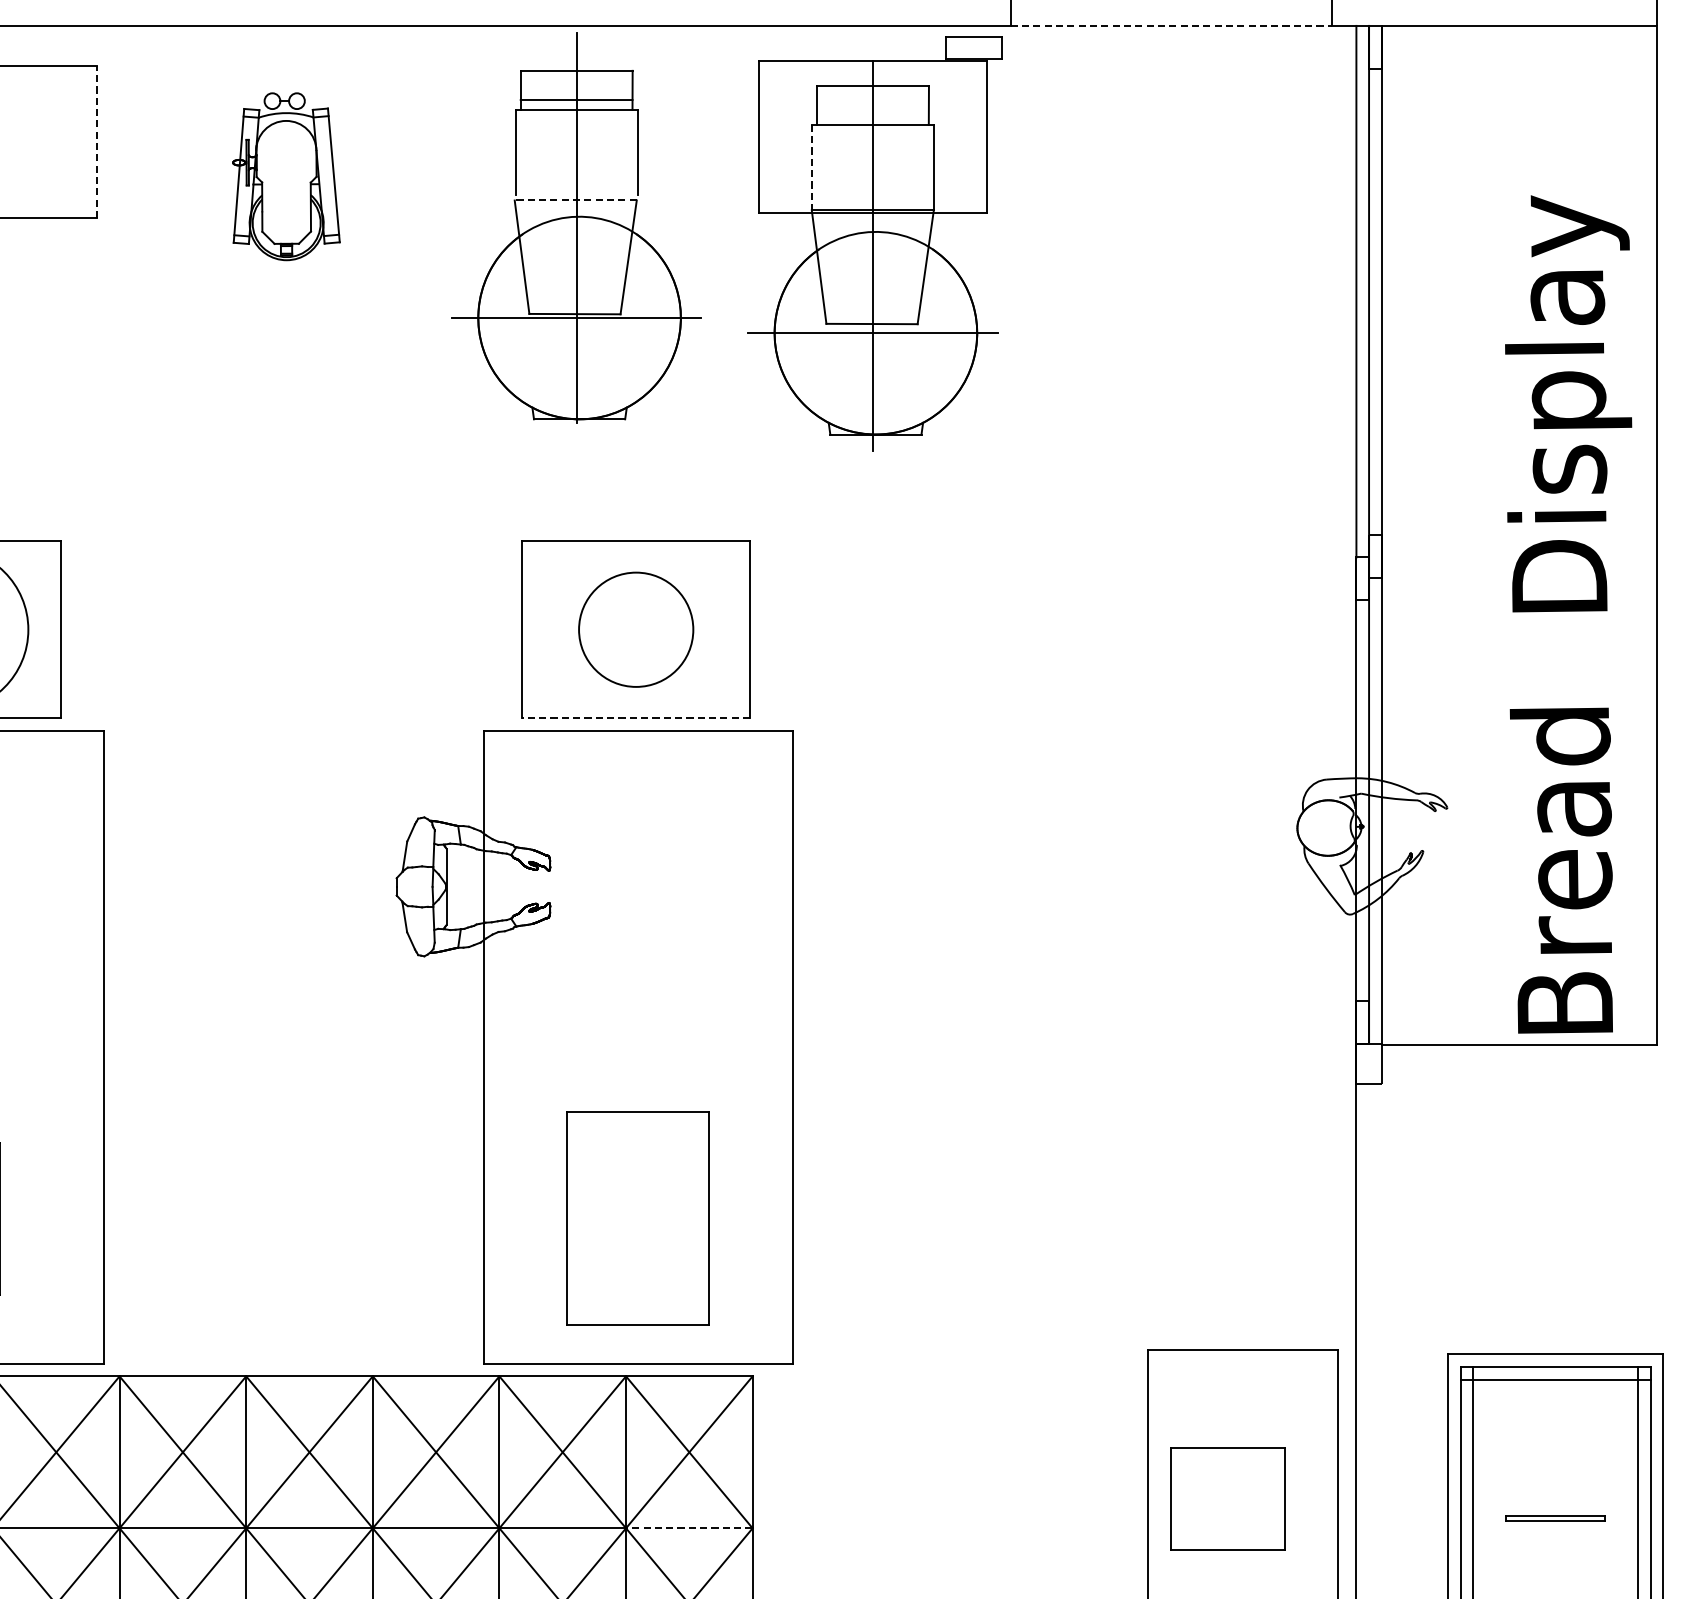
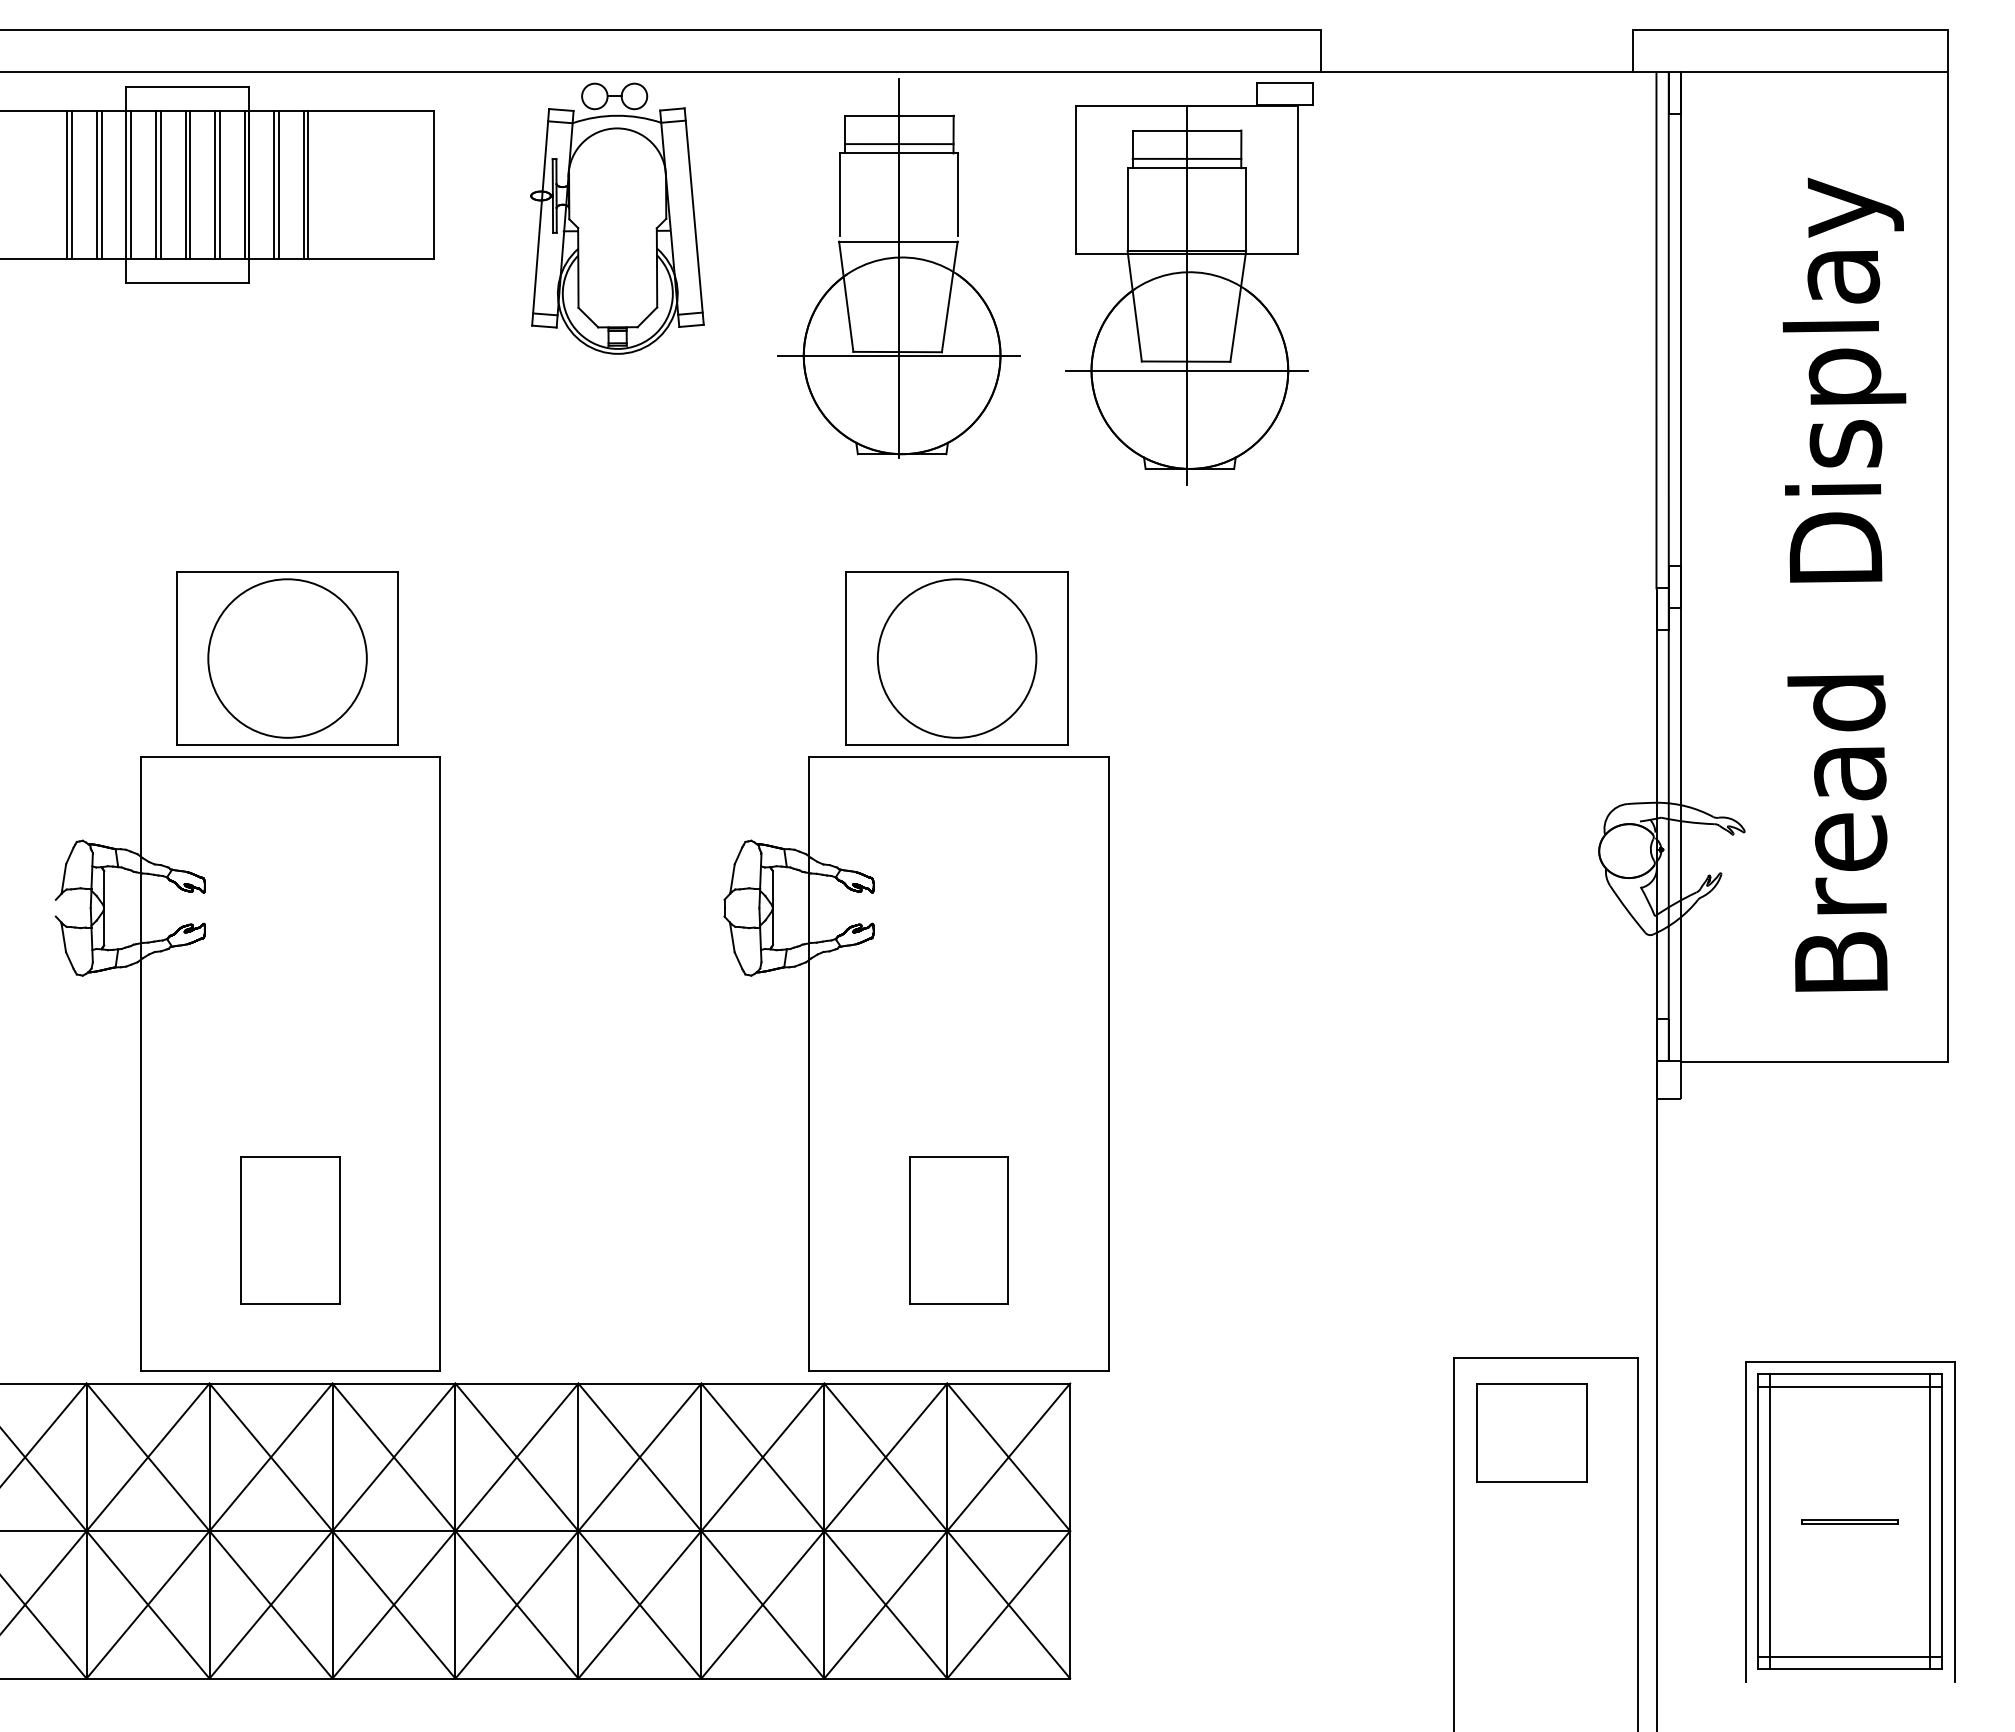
line: (1171, 26) -> (1476, 72), dashed -> solid
line: (872, 114) -> (1186, 158), added
line: (96, 142) -> (433, 185), dashed -> solid
line: (811, 168) -> (1127, 210), dashed -> solid
part: (286, 176) -> (617, 218), size x1.67
line: (574, 200) -> (897, 241), dashed -> solid
text: (1568, 614) -> (1844, 584), moved
circle: (635, 629) -> (956, 658), size x1.43
line: (636, 718) -> (957, 744), dashed -> solid
part: (637, 1218) -> (958, 1230), size x0.71
part: (1227, 1498) -> (1531, 1432), moved
line: (689, 1528) -> (1008, 1531), dashed -> solid

